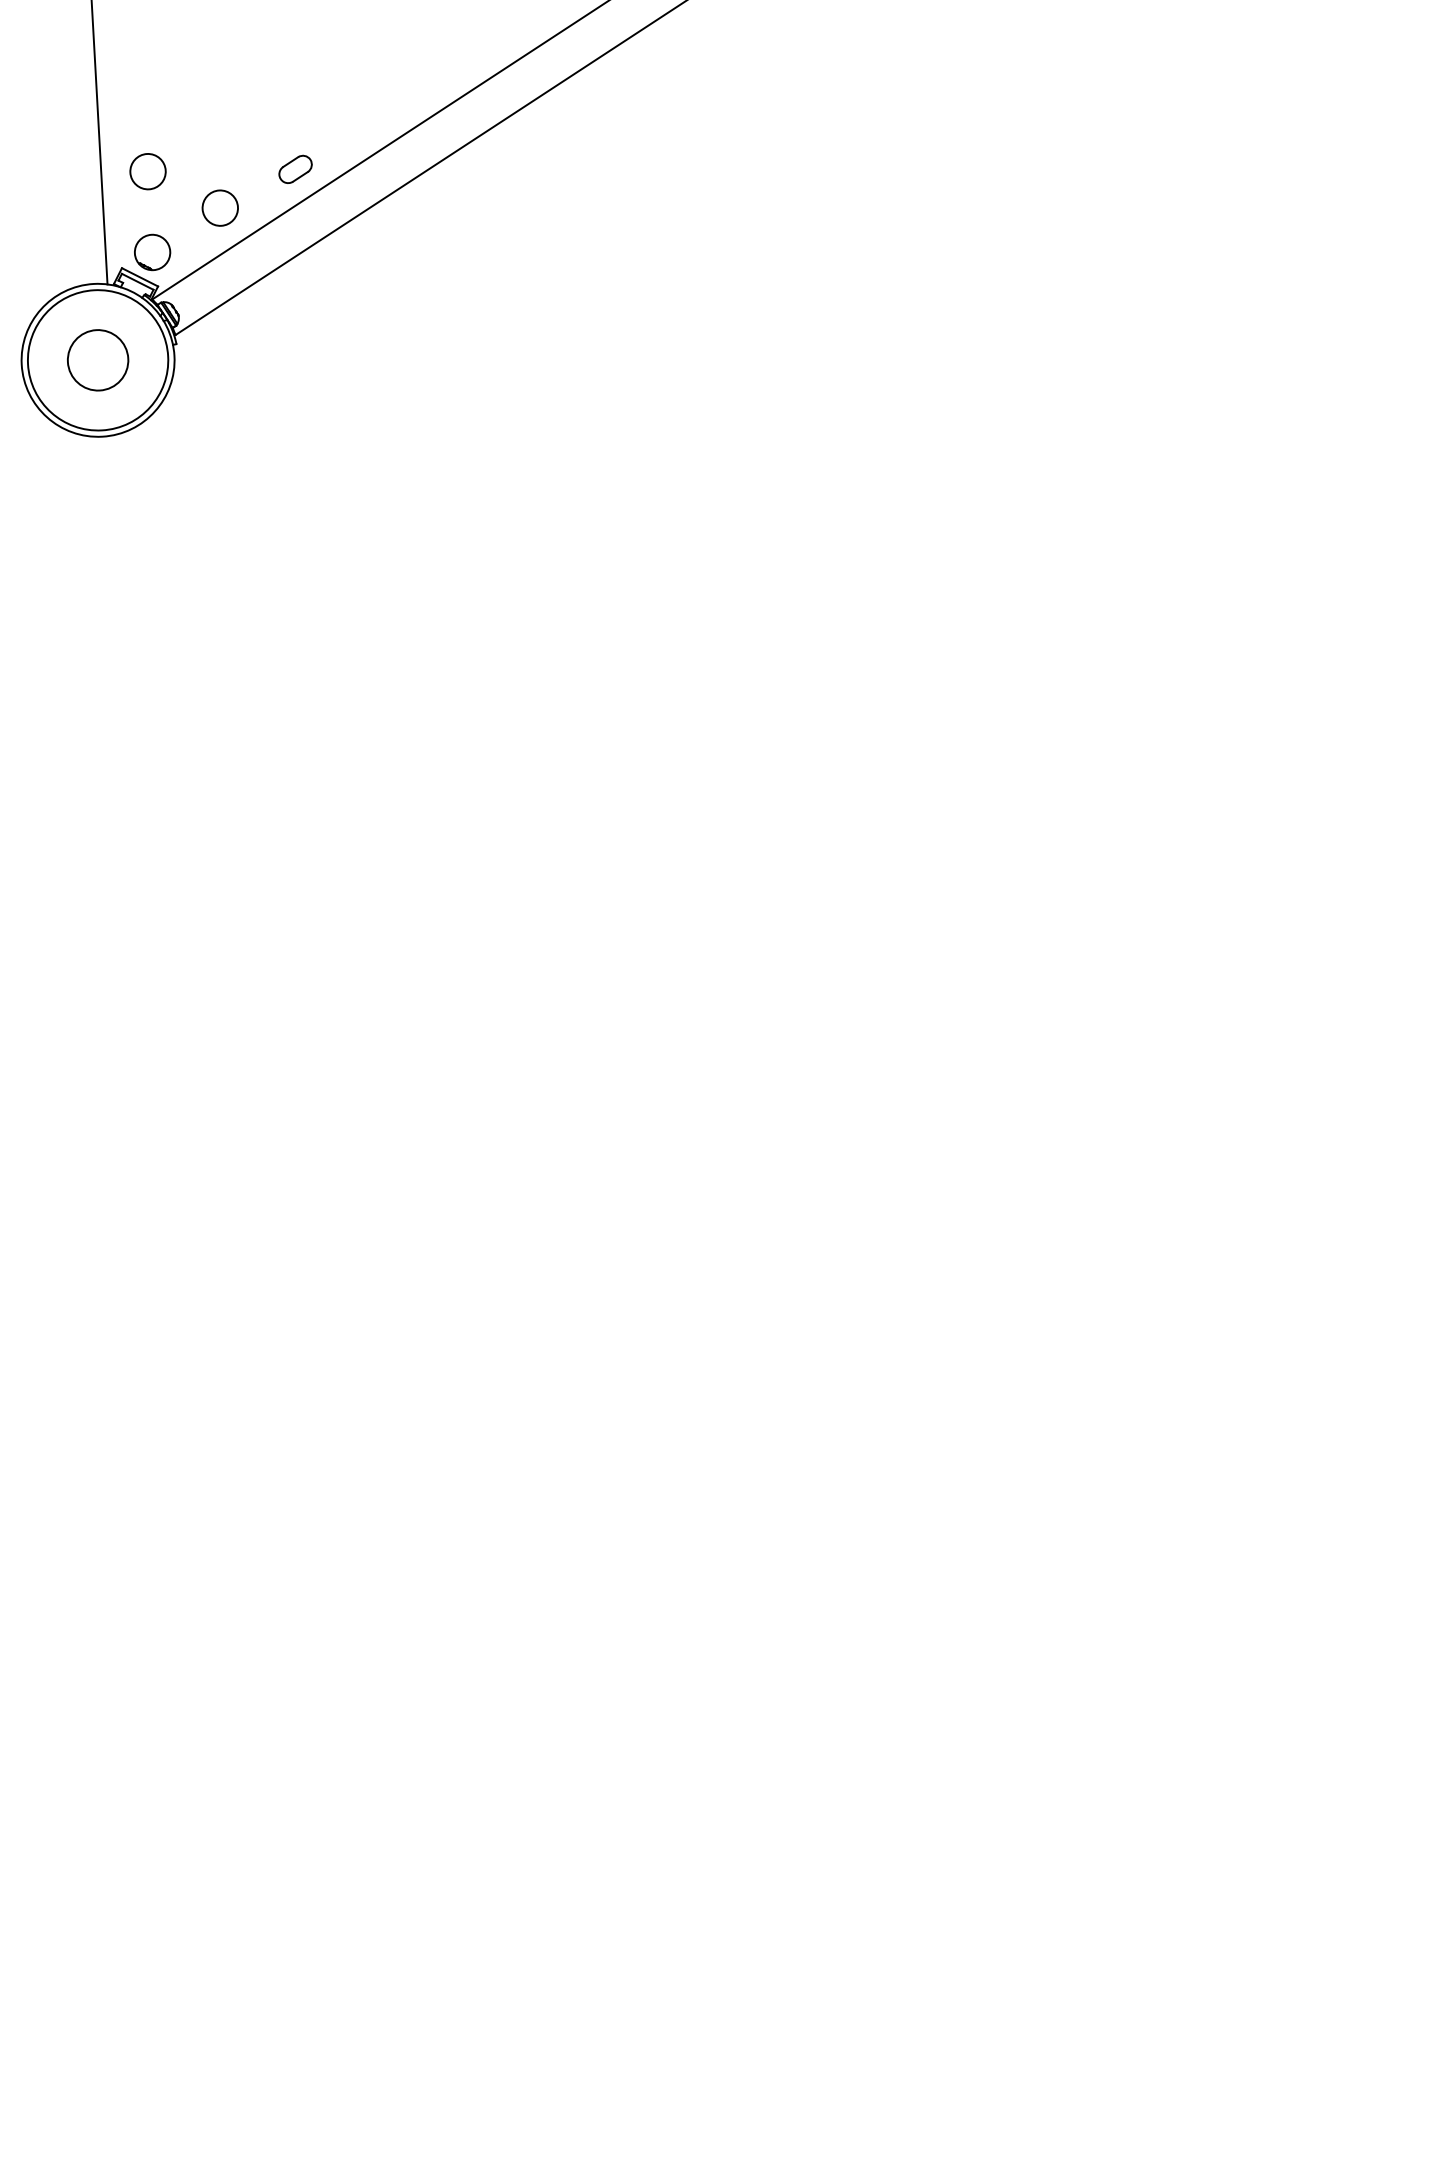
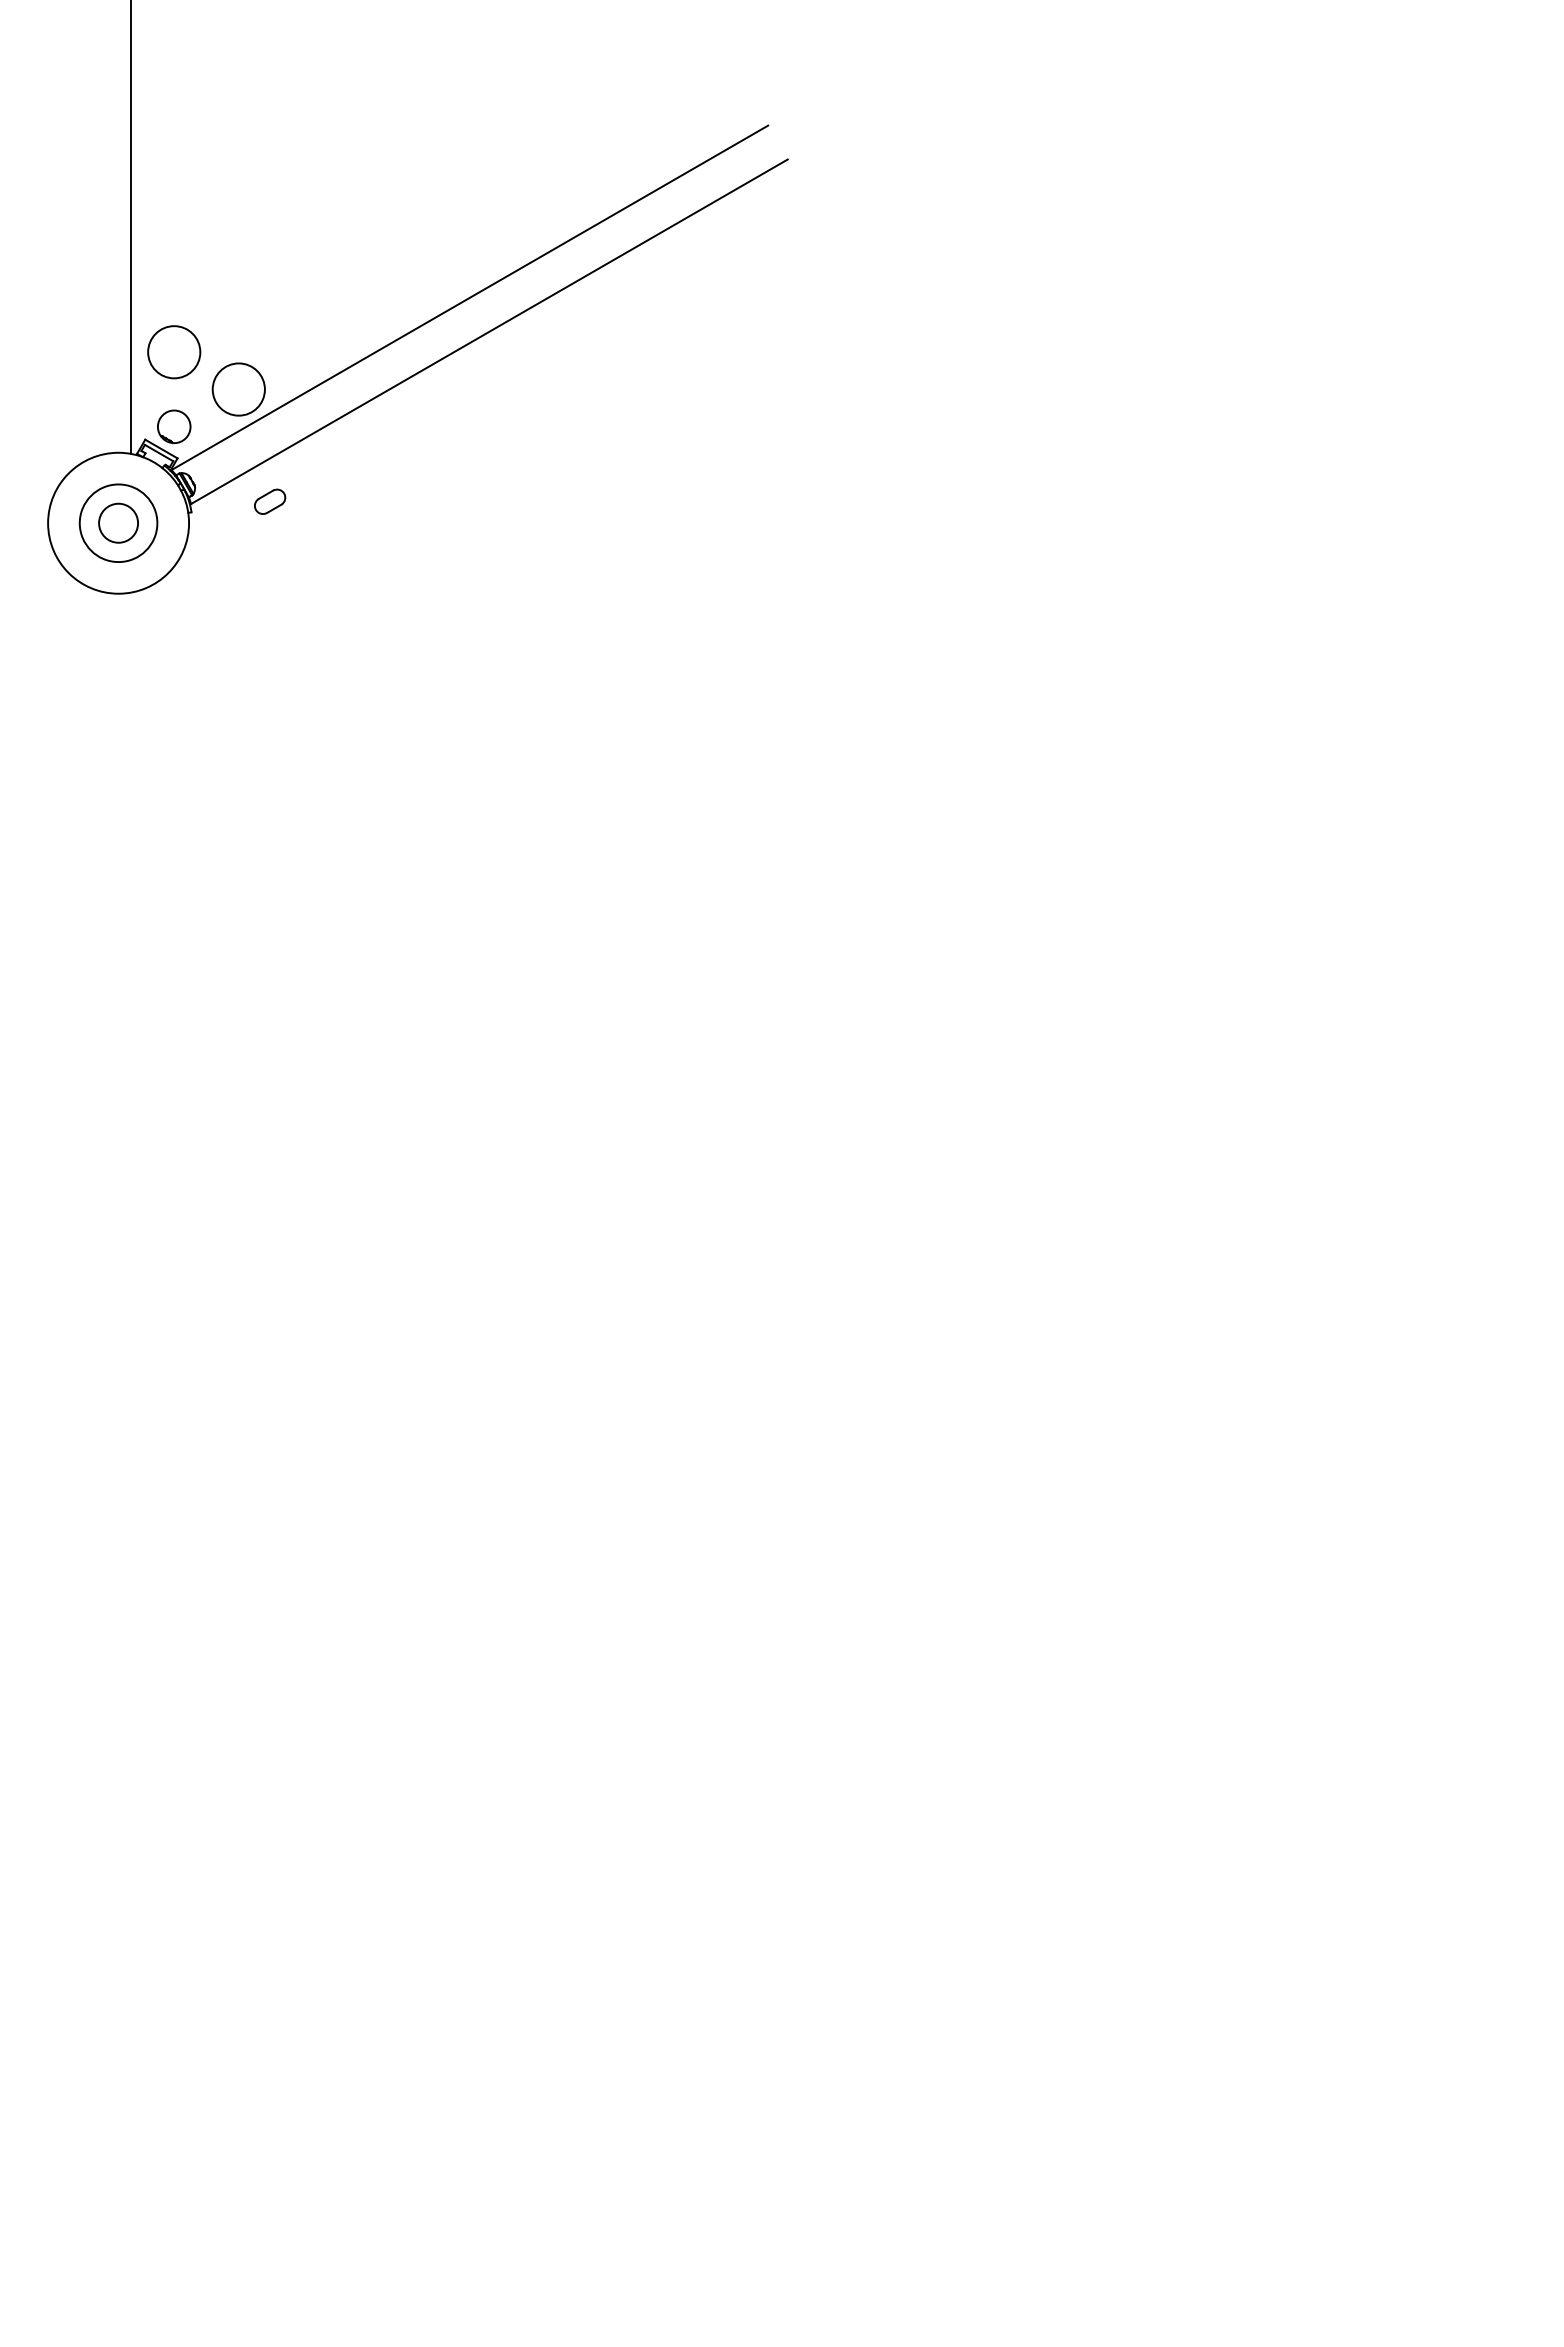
part: (296, 169) -> (270, 501), moved
circle: (147, 170) -> (173, 351), size x1.6
circle: (219, 208) -> (238, 389), size x1.6
circle: (97, 359) -> (118, 522), size x0.6
circle: (98, 360) -> (118, 523), size x0.7

